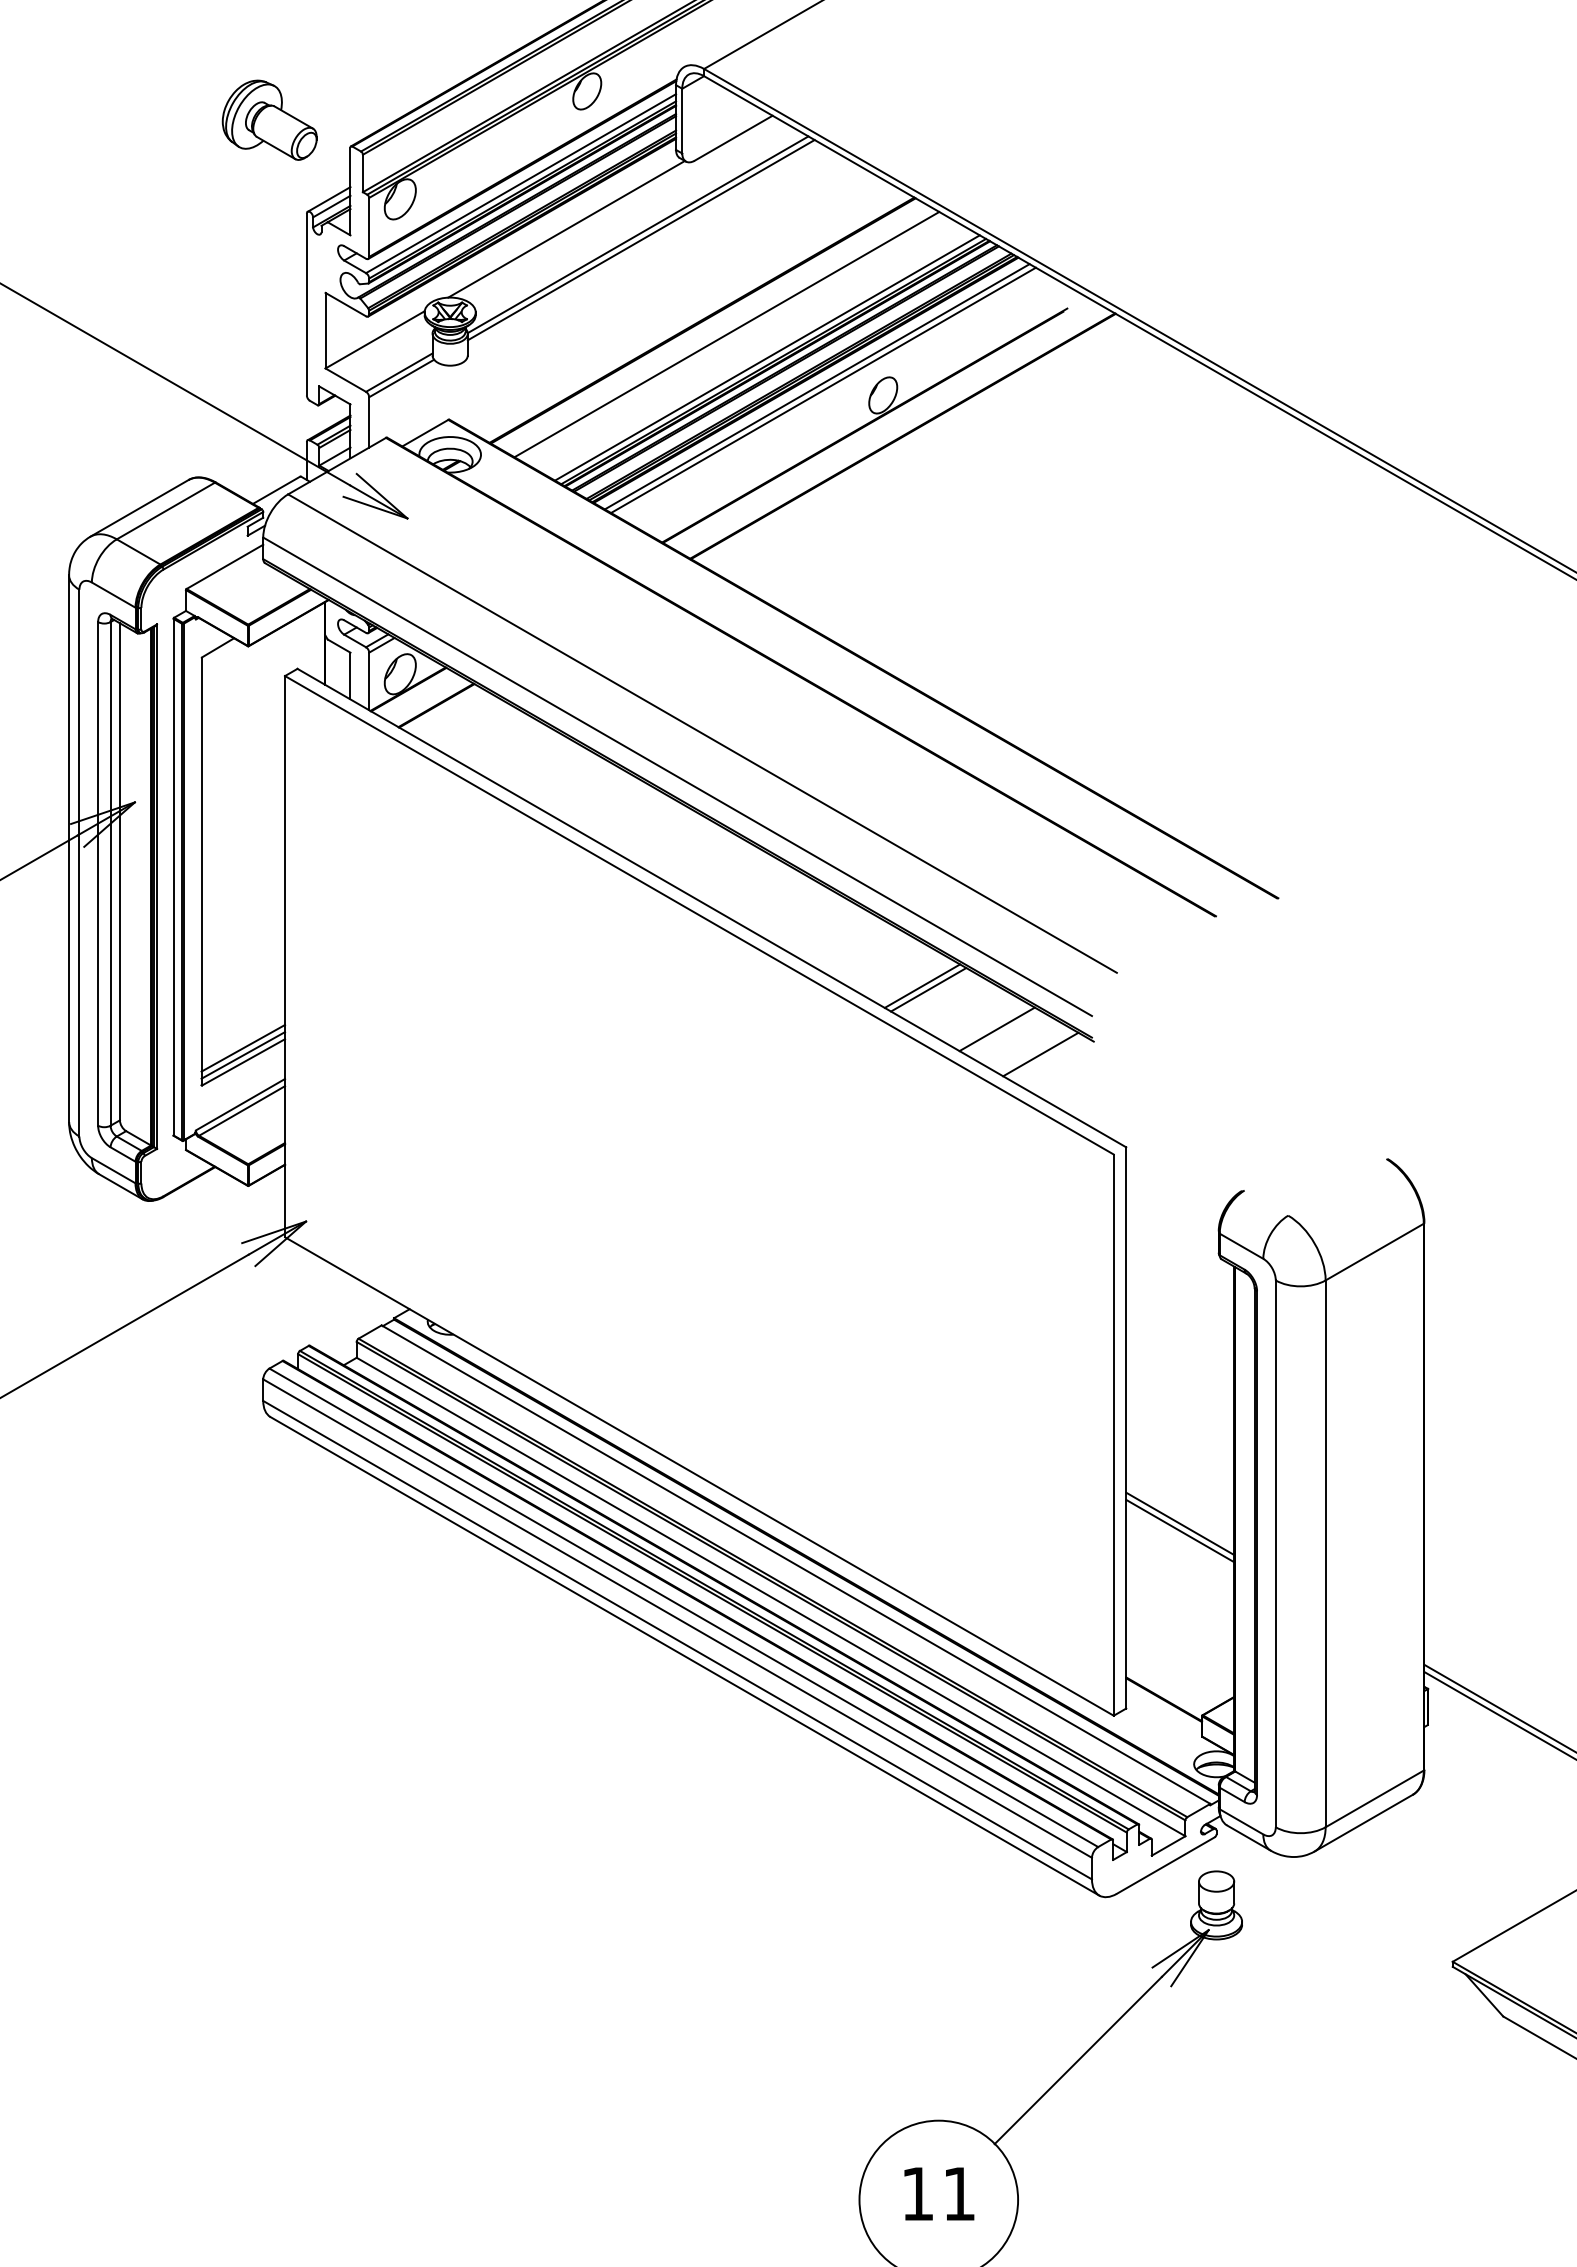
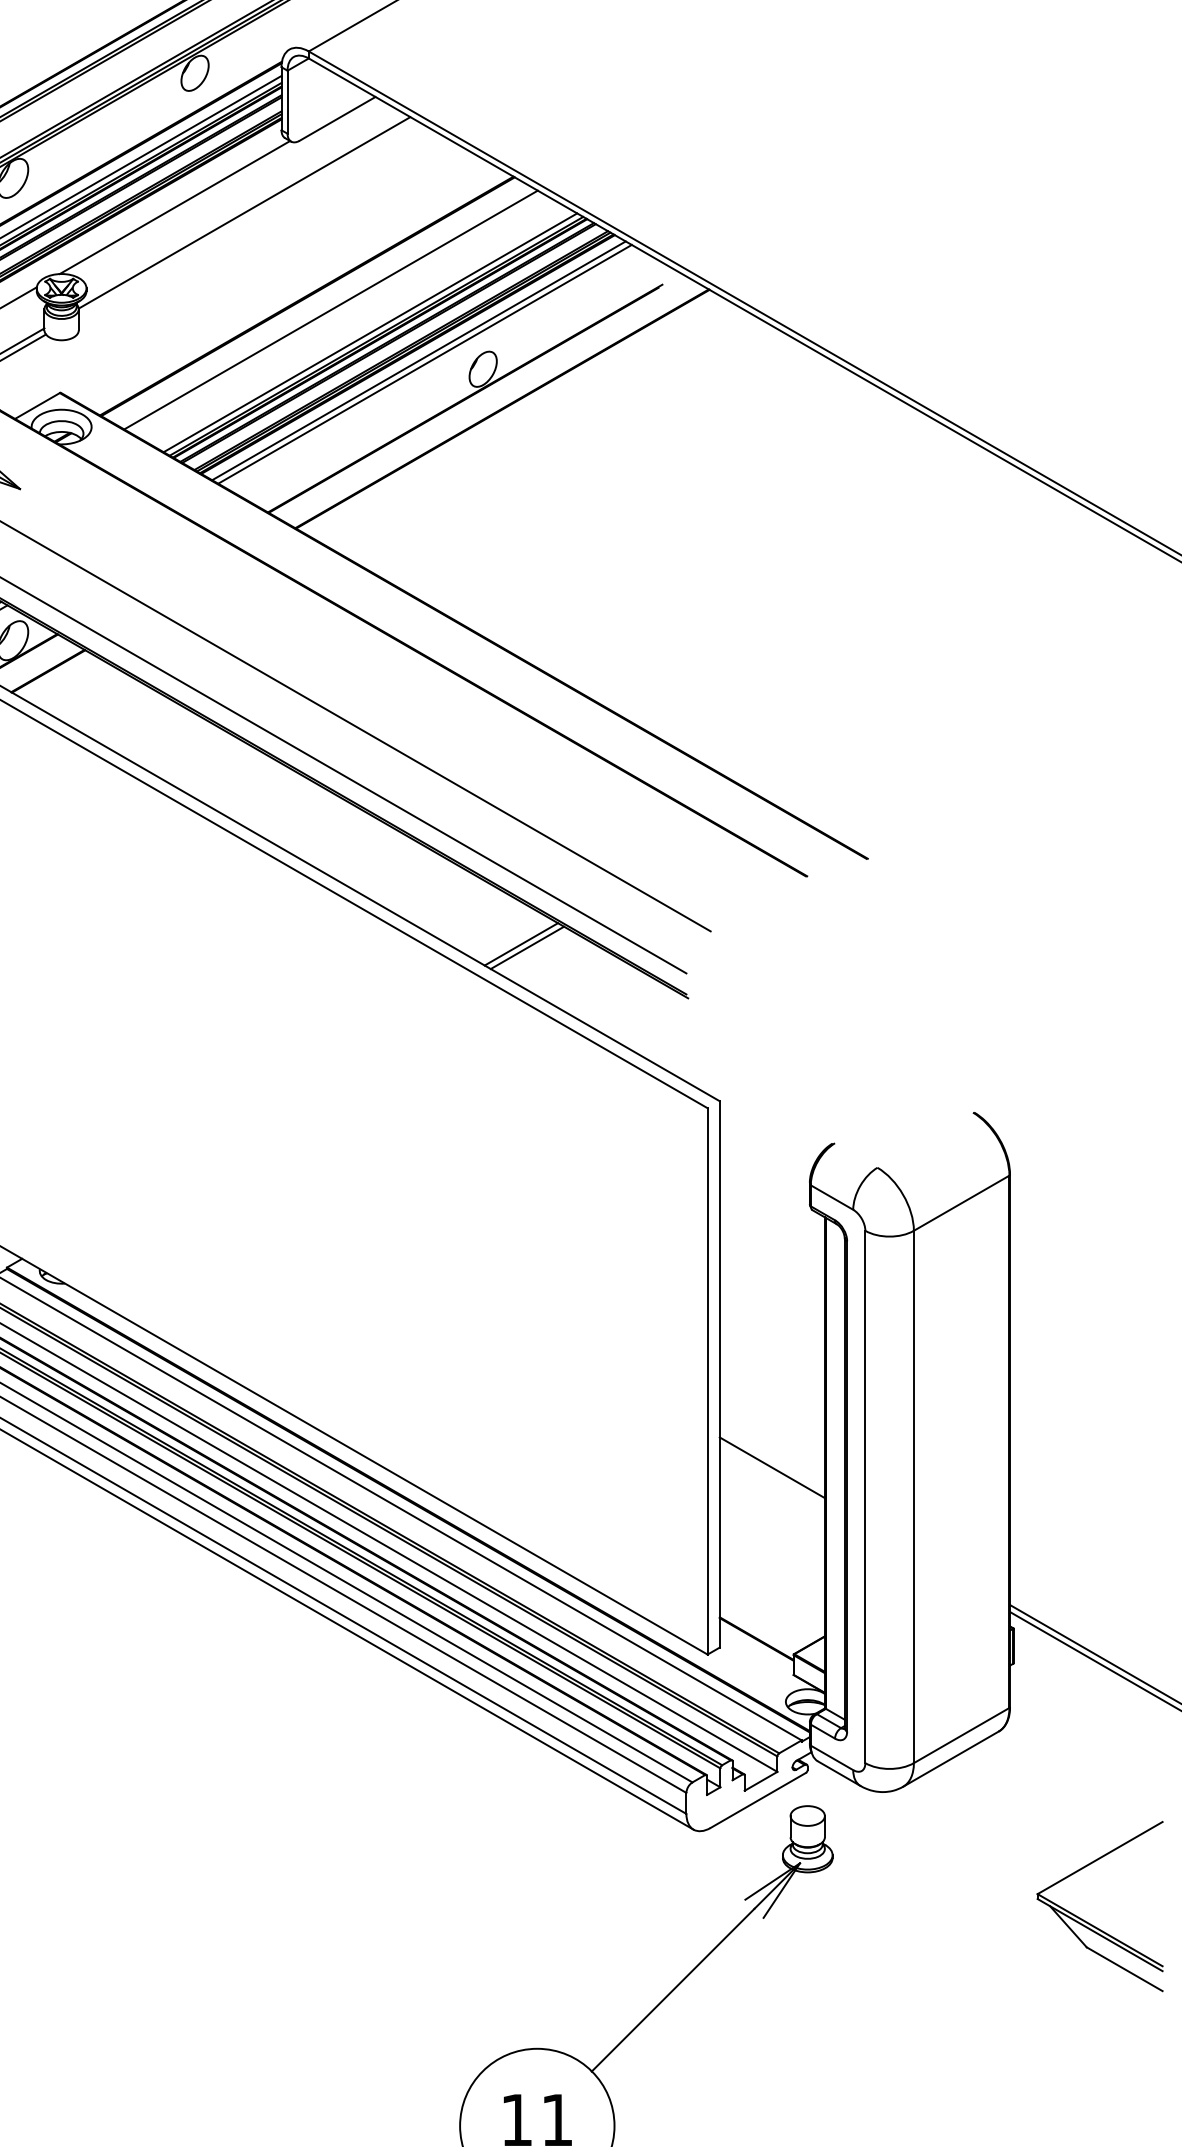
line: (640, 240) -> (246, 218), removed
line: (996, 1029) -> (593, 986), removed
line: (1040, 1054) -> (636, 1010), removed
line: (1180, 1530) -> (772, 1474), removed

